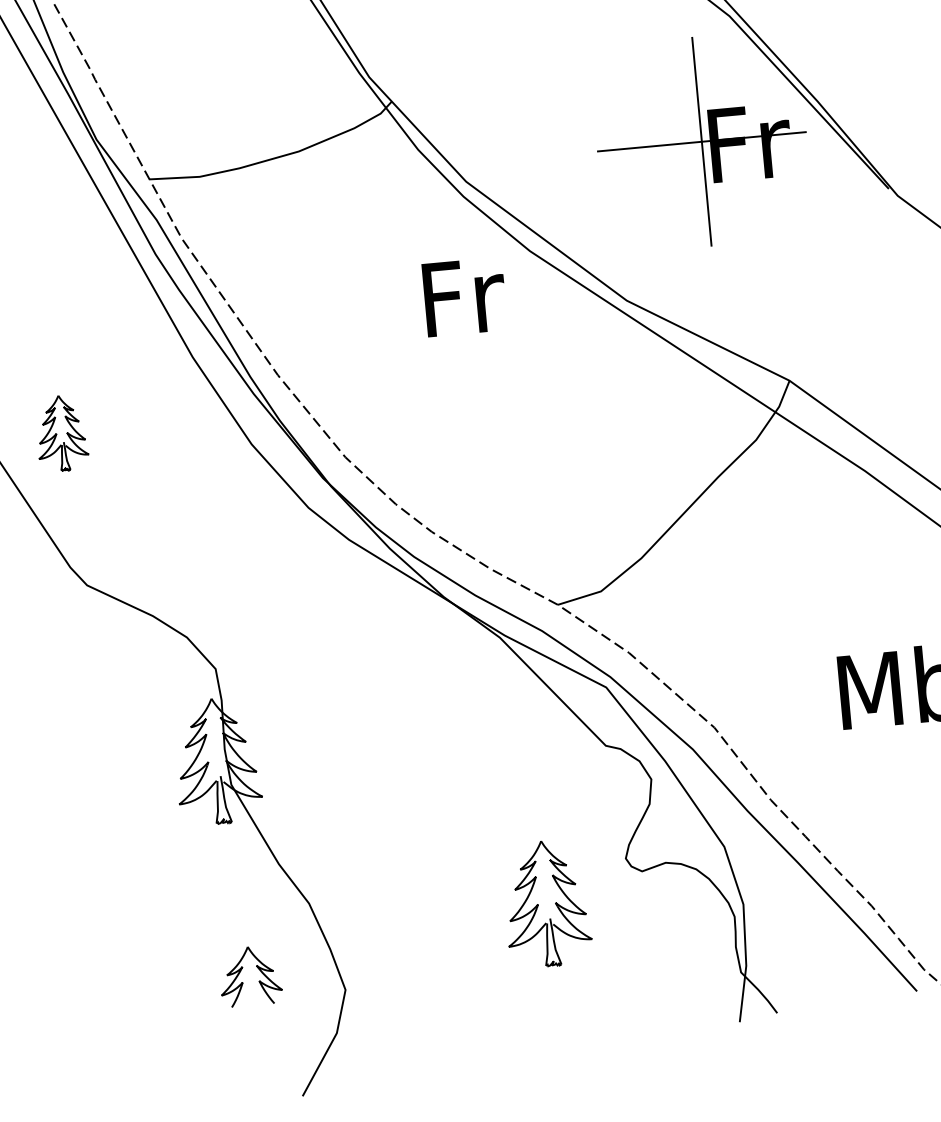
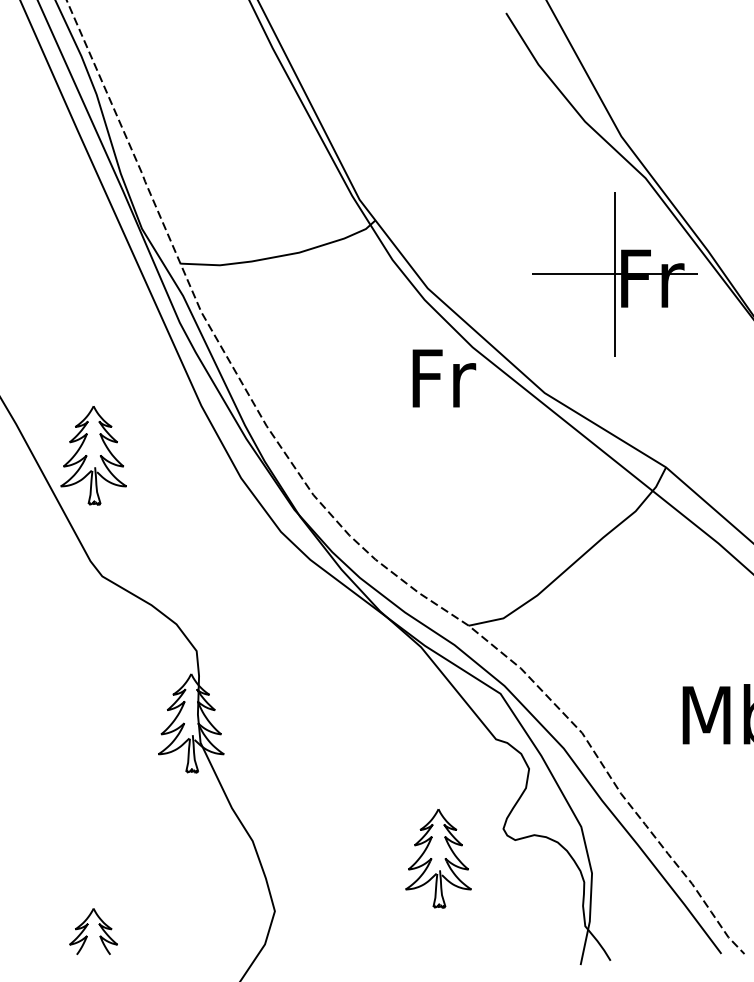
text: (465, 297) -> (444, 378), moved
part: (61, 433) -> (93, 455), size x1.67
part: (241, 973) -> (86, 928), moved

